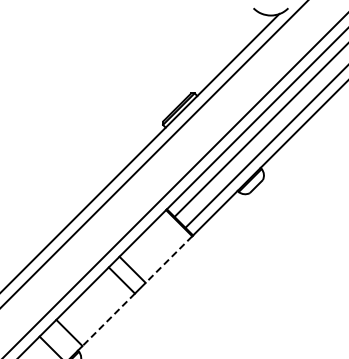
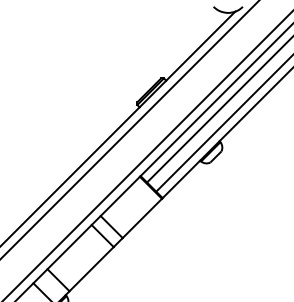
line: (168, 259) -> (141, 218), dashed -> solid
line: (108, 320) -> (91, 269), dashed -> solid

